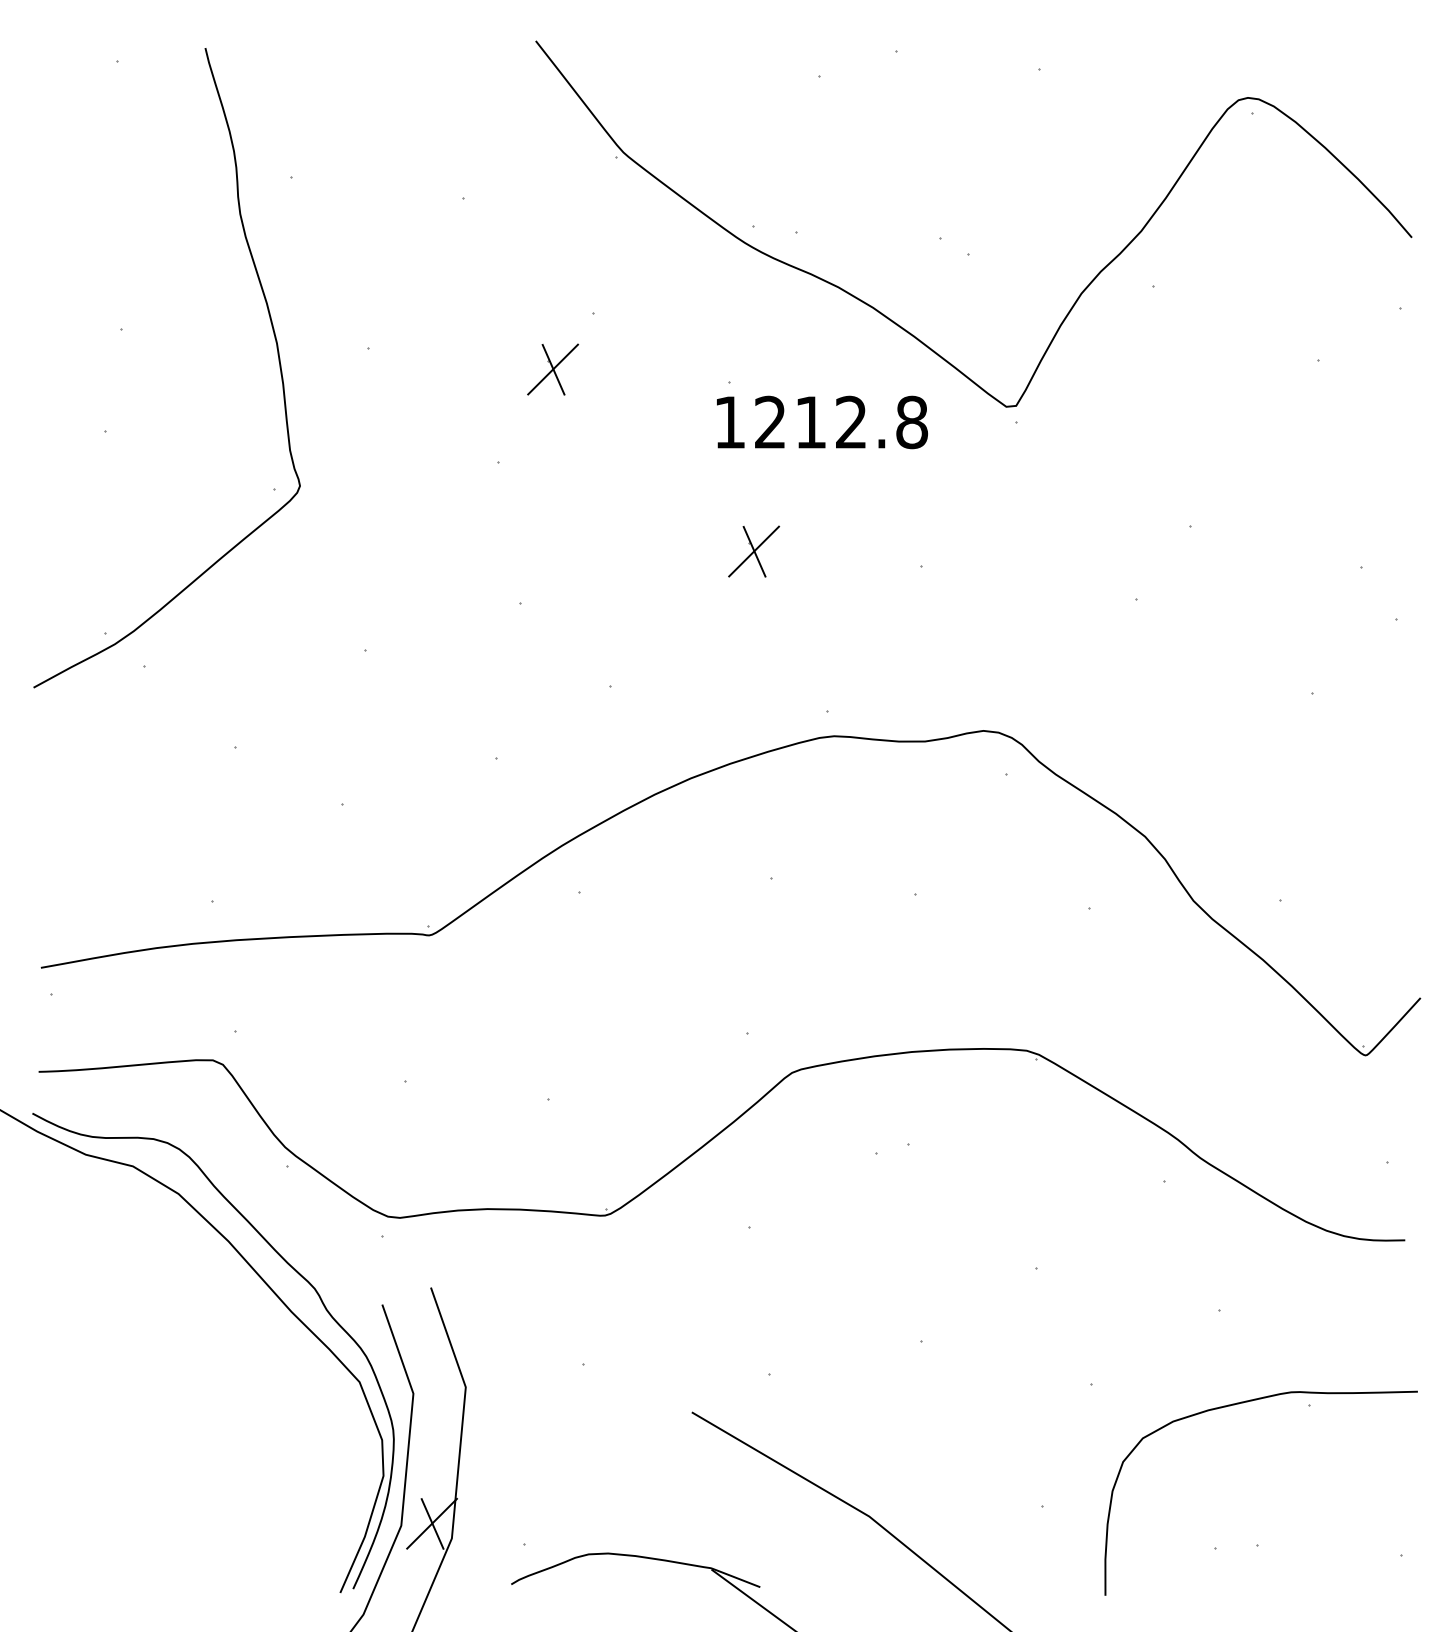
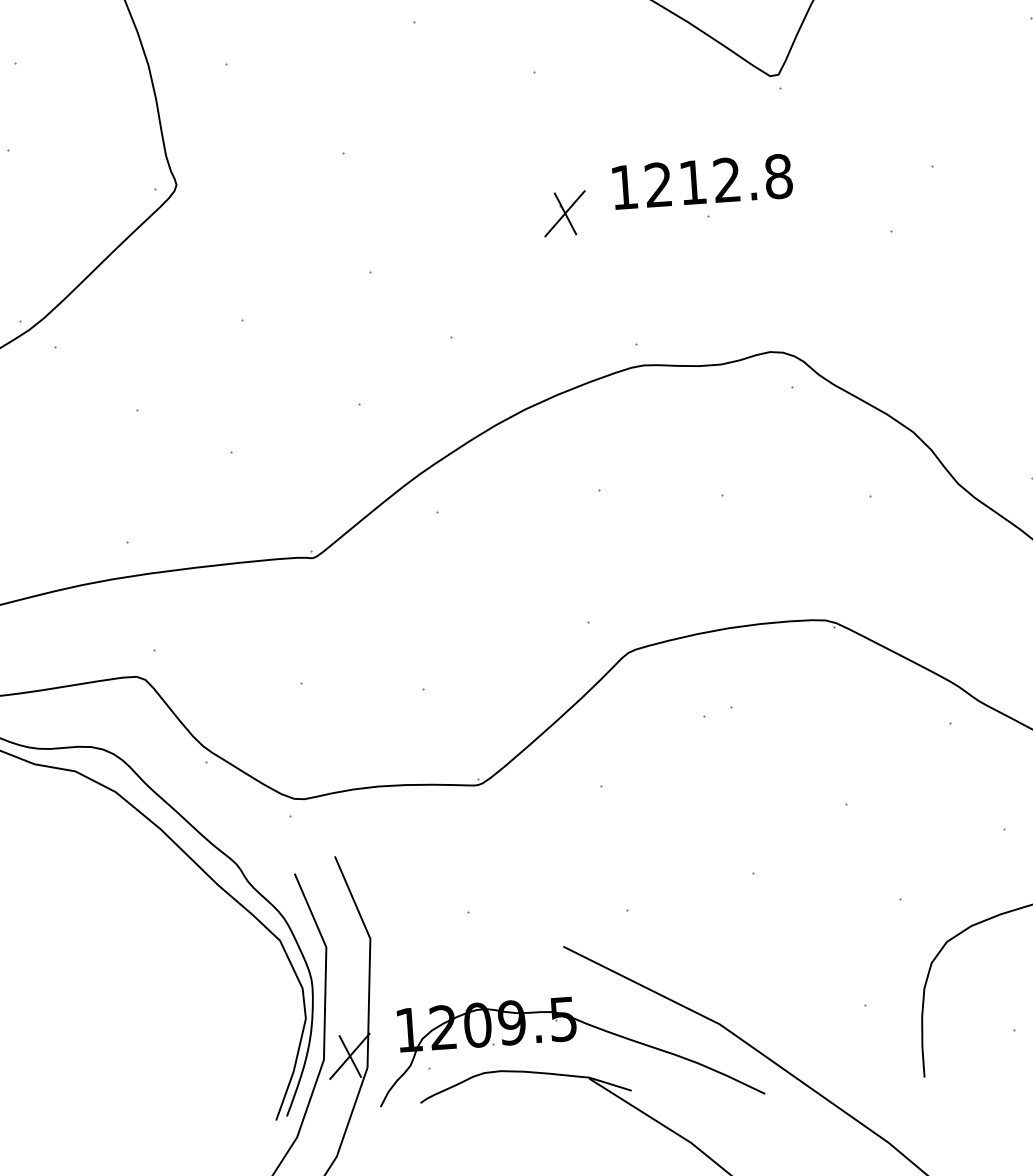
part: (553, 369) -> (384, 71), removed
text: (822, 422) -> (702, 181), moved
part: (686, 1524) -> (565, 1041), added

